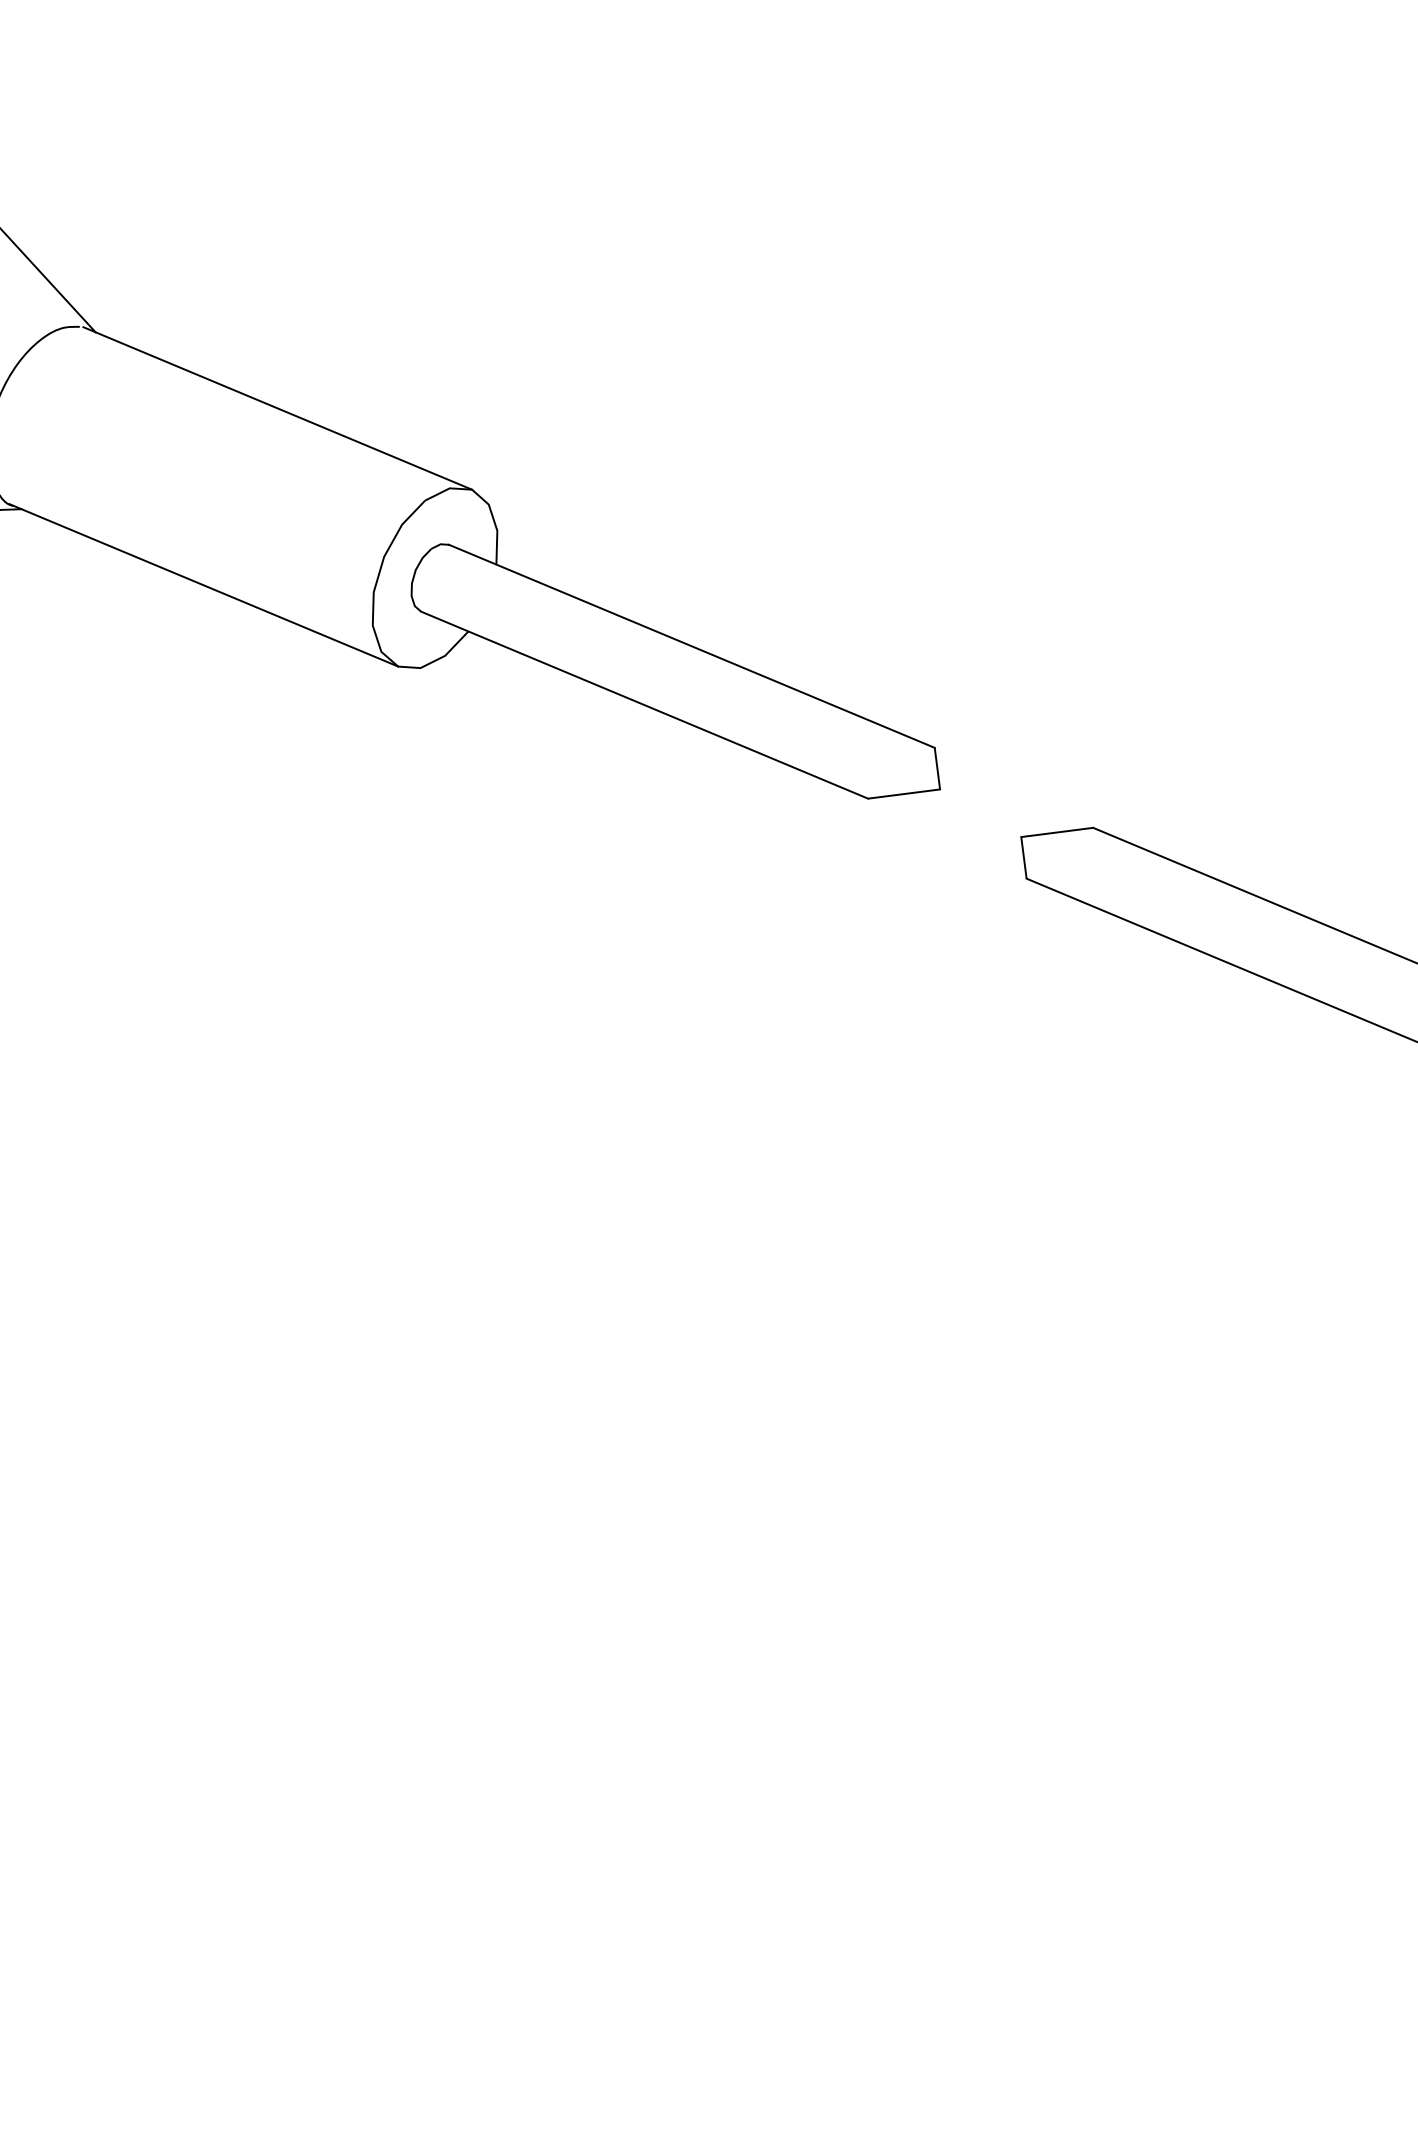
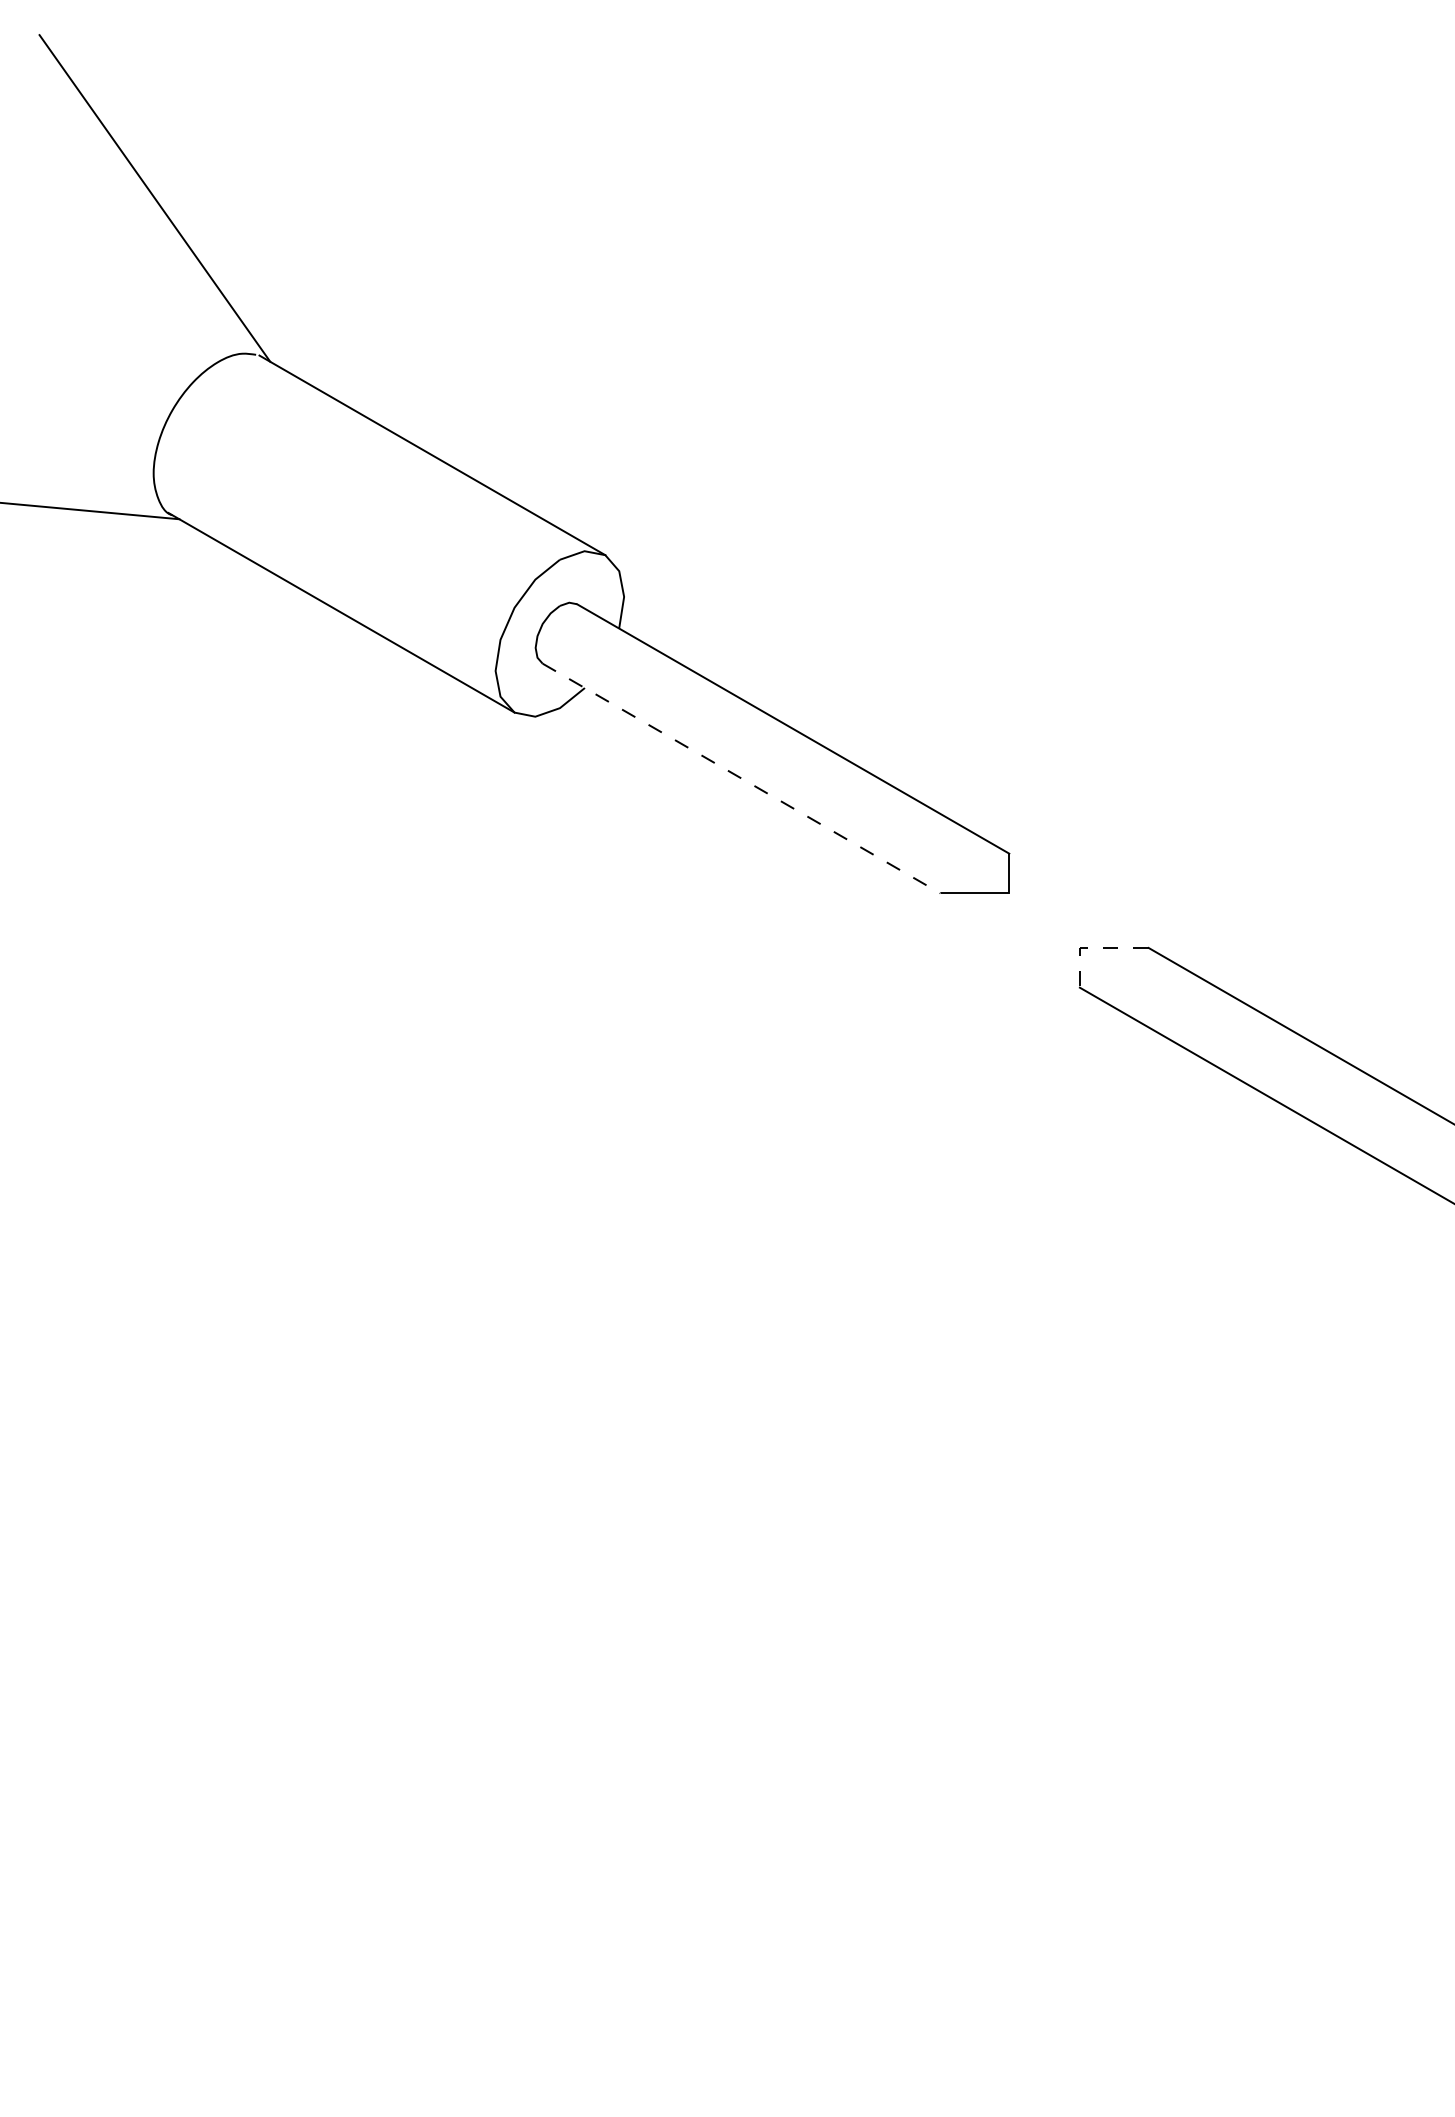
line: (644, 705) -> (741, 778), solid -> dashed
line: (1035, 834) -> (1093, 947), solid -> dashed

